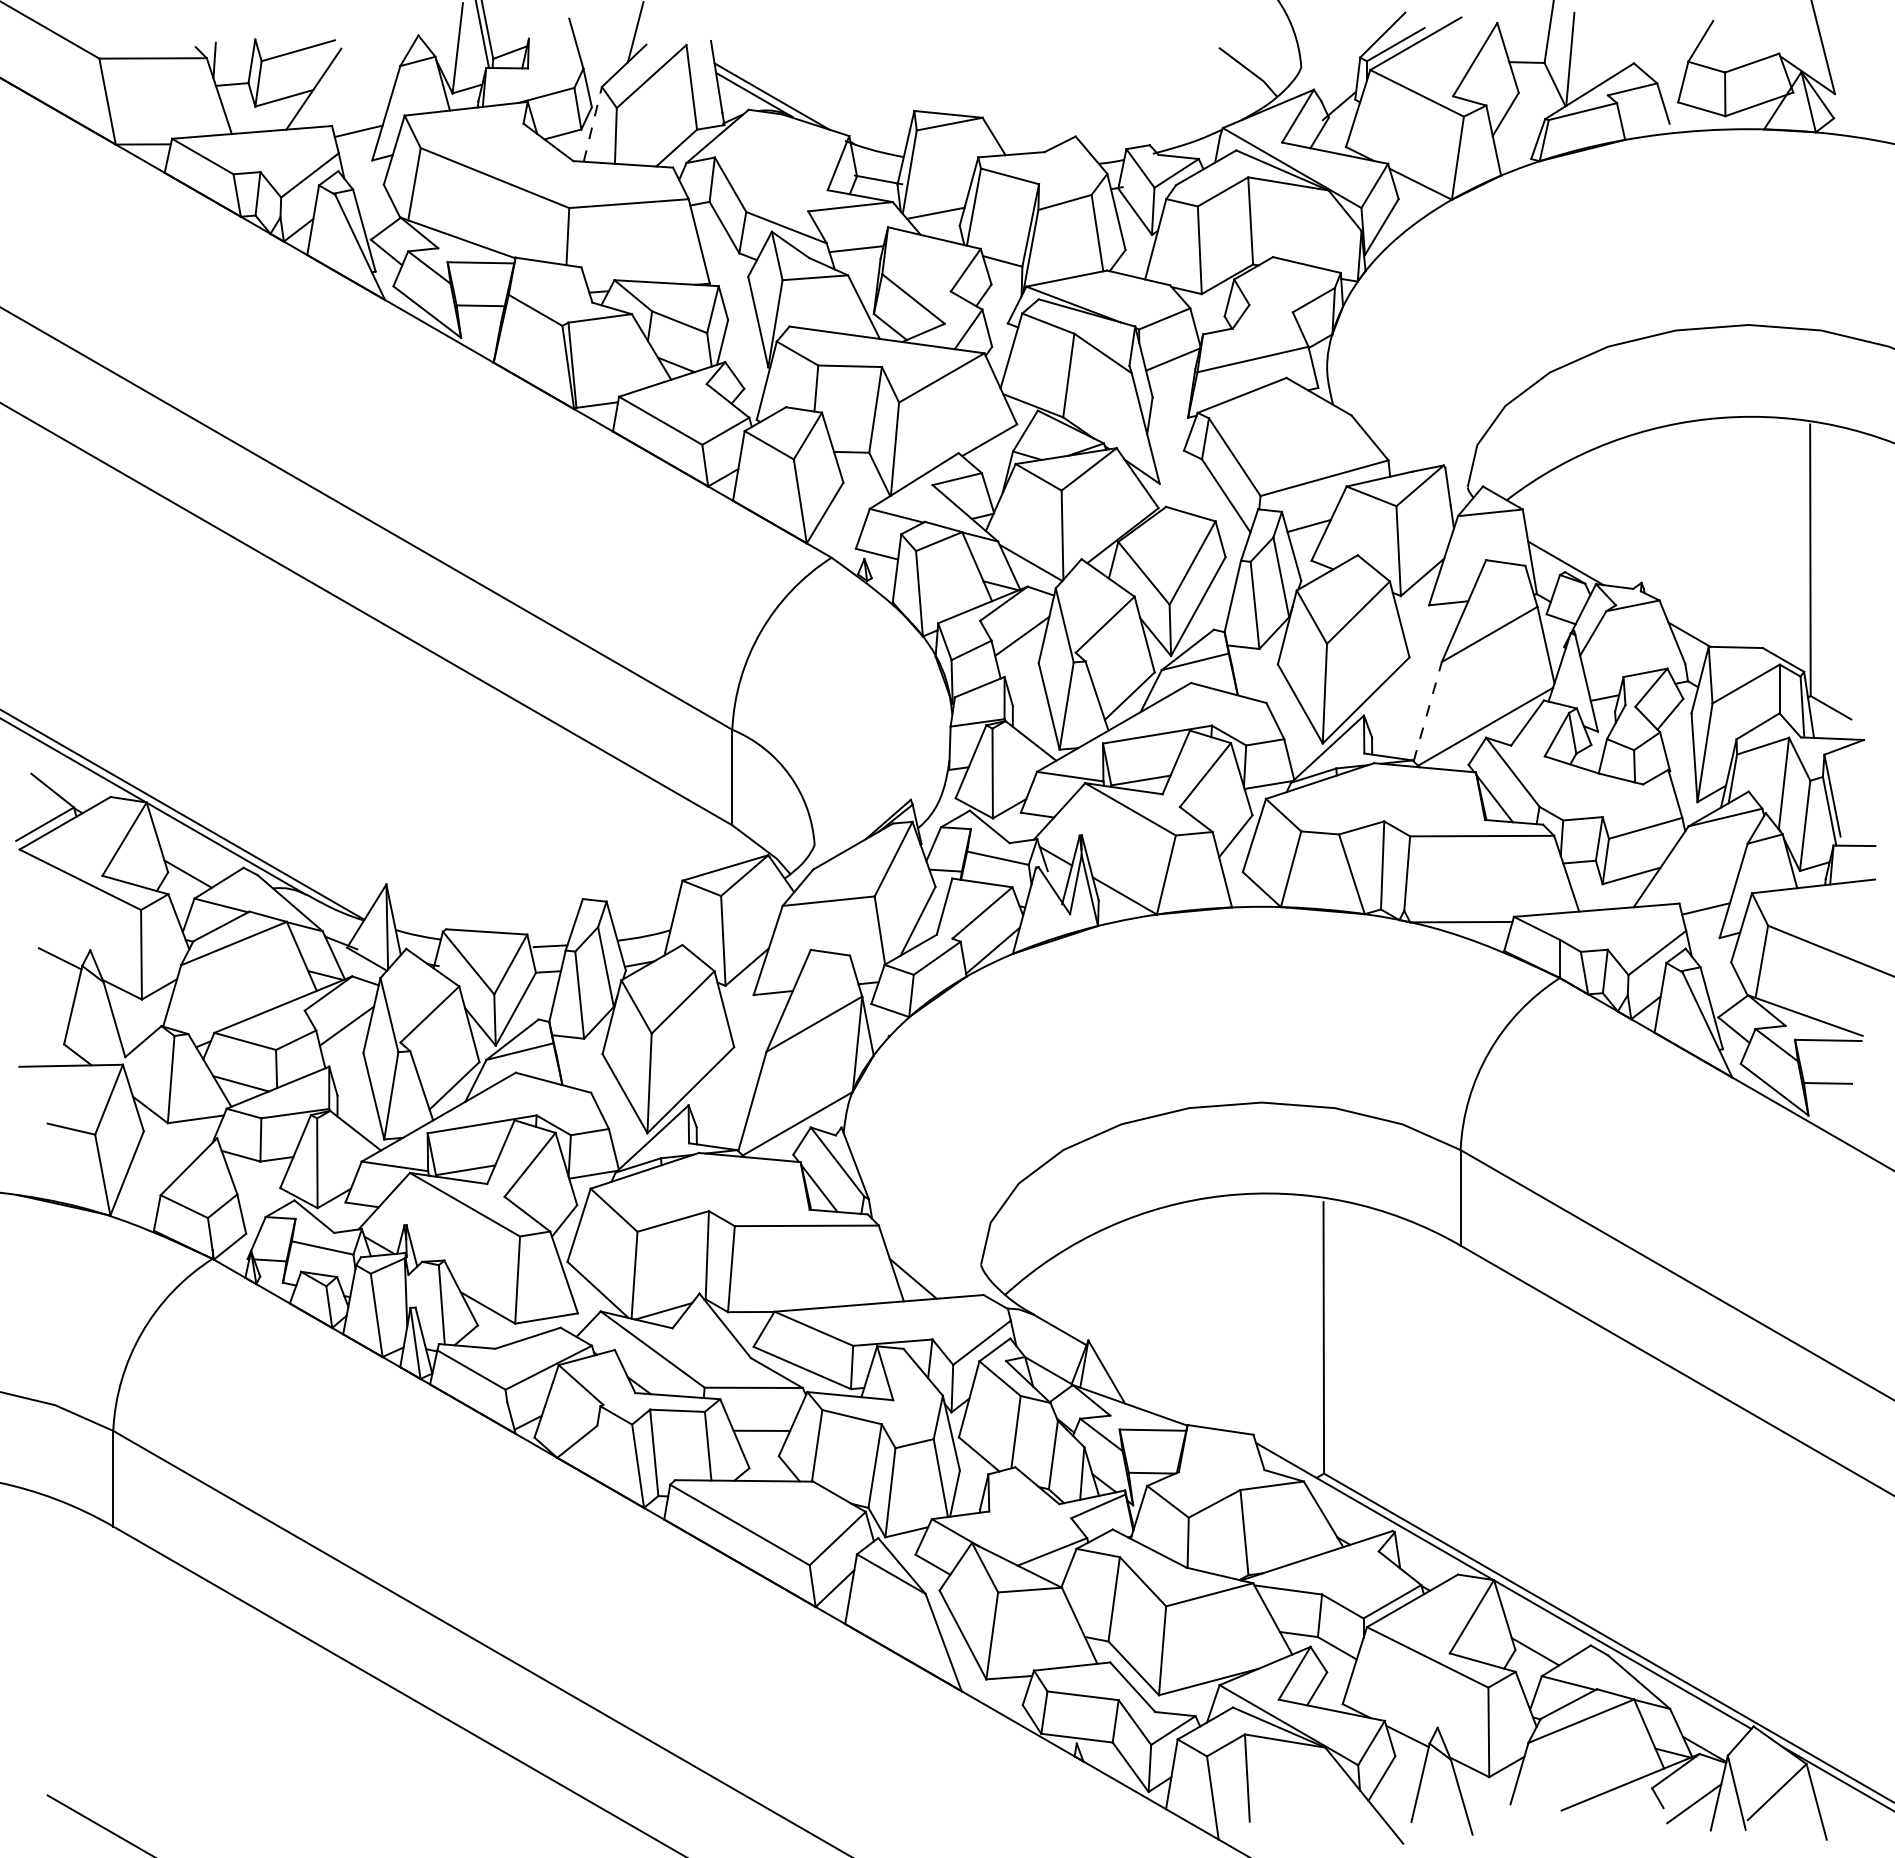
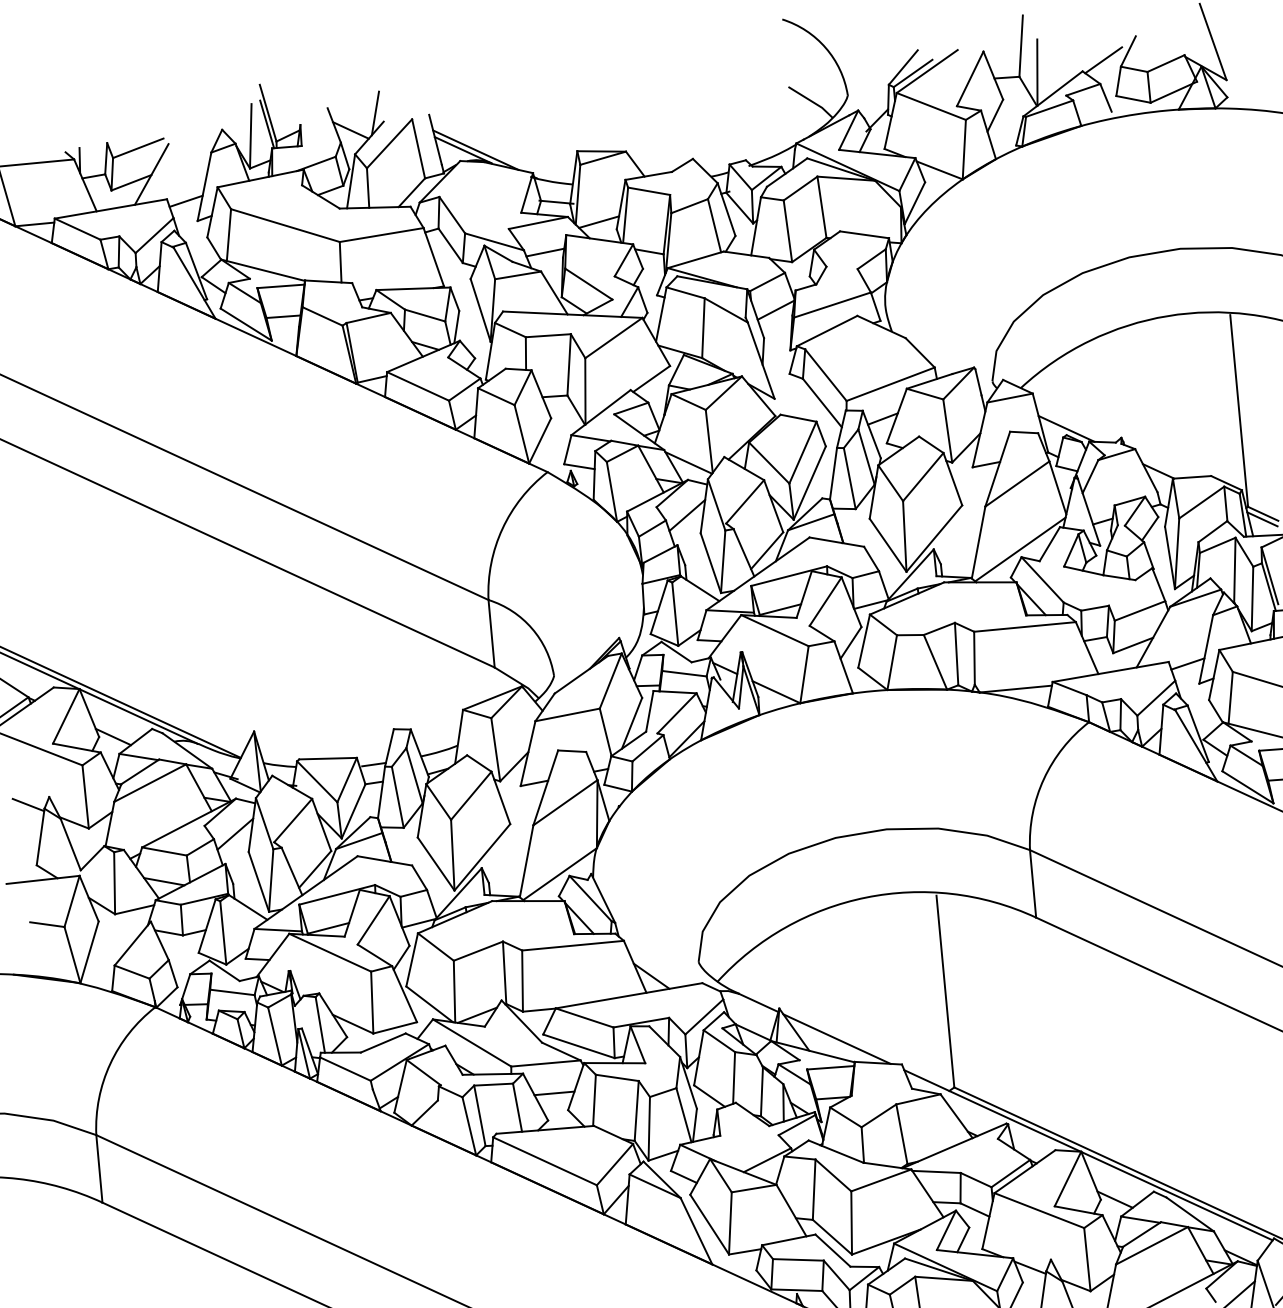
line: (1664, 50) -> (1103, 60), added
line: (599, 52) -> (351, 130), added
line: (592, 123) -> (350, 180), dashed -> solid
line: (1427, 711) -> (978, 542), dashed -> solid
line: (1828, 715) -> (1261, 519), added
line: (1165, 1390) -> (836, 1038), added

